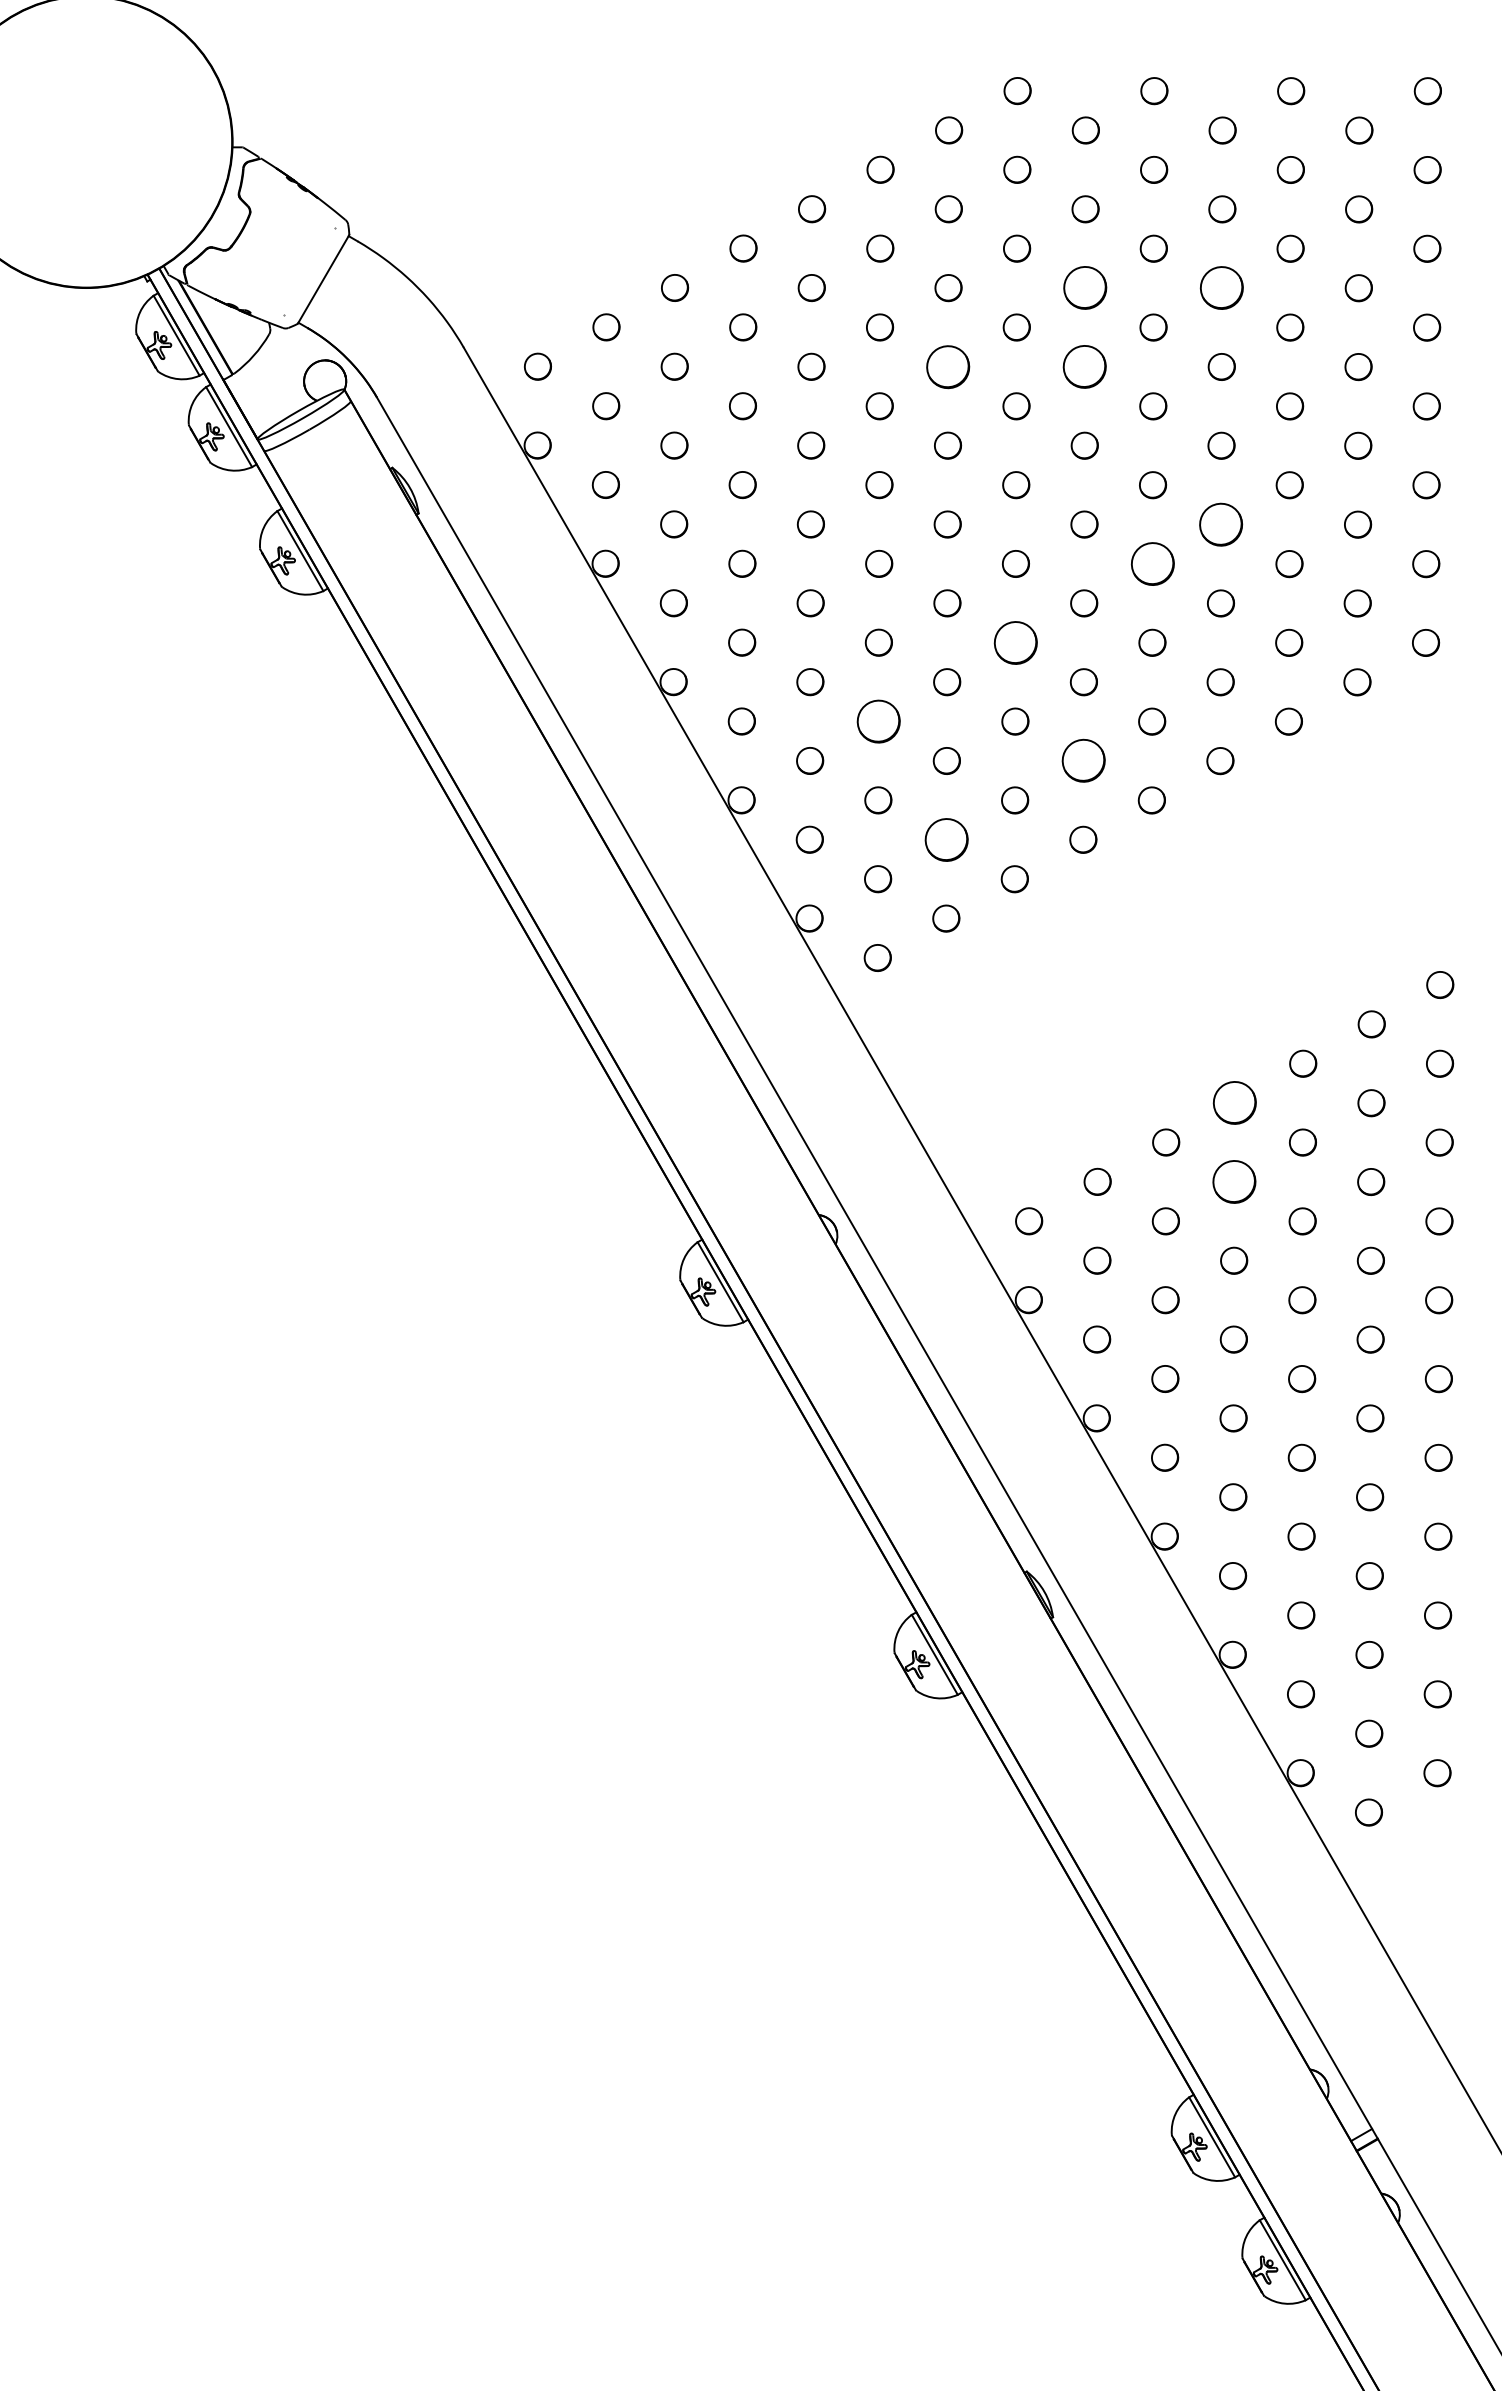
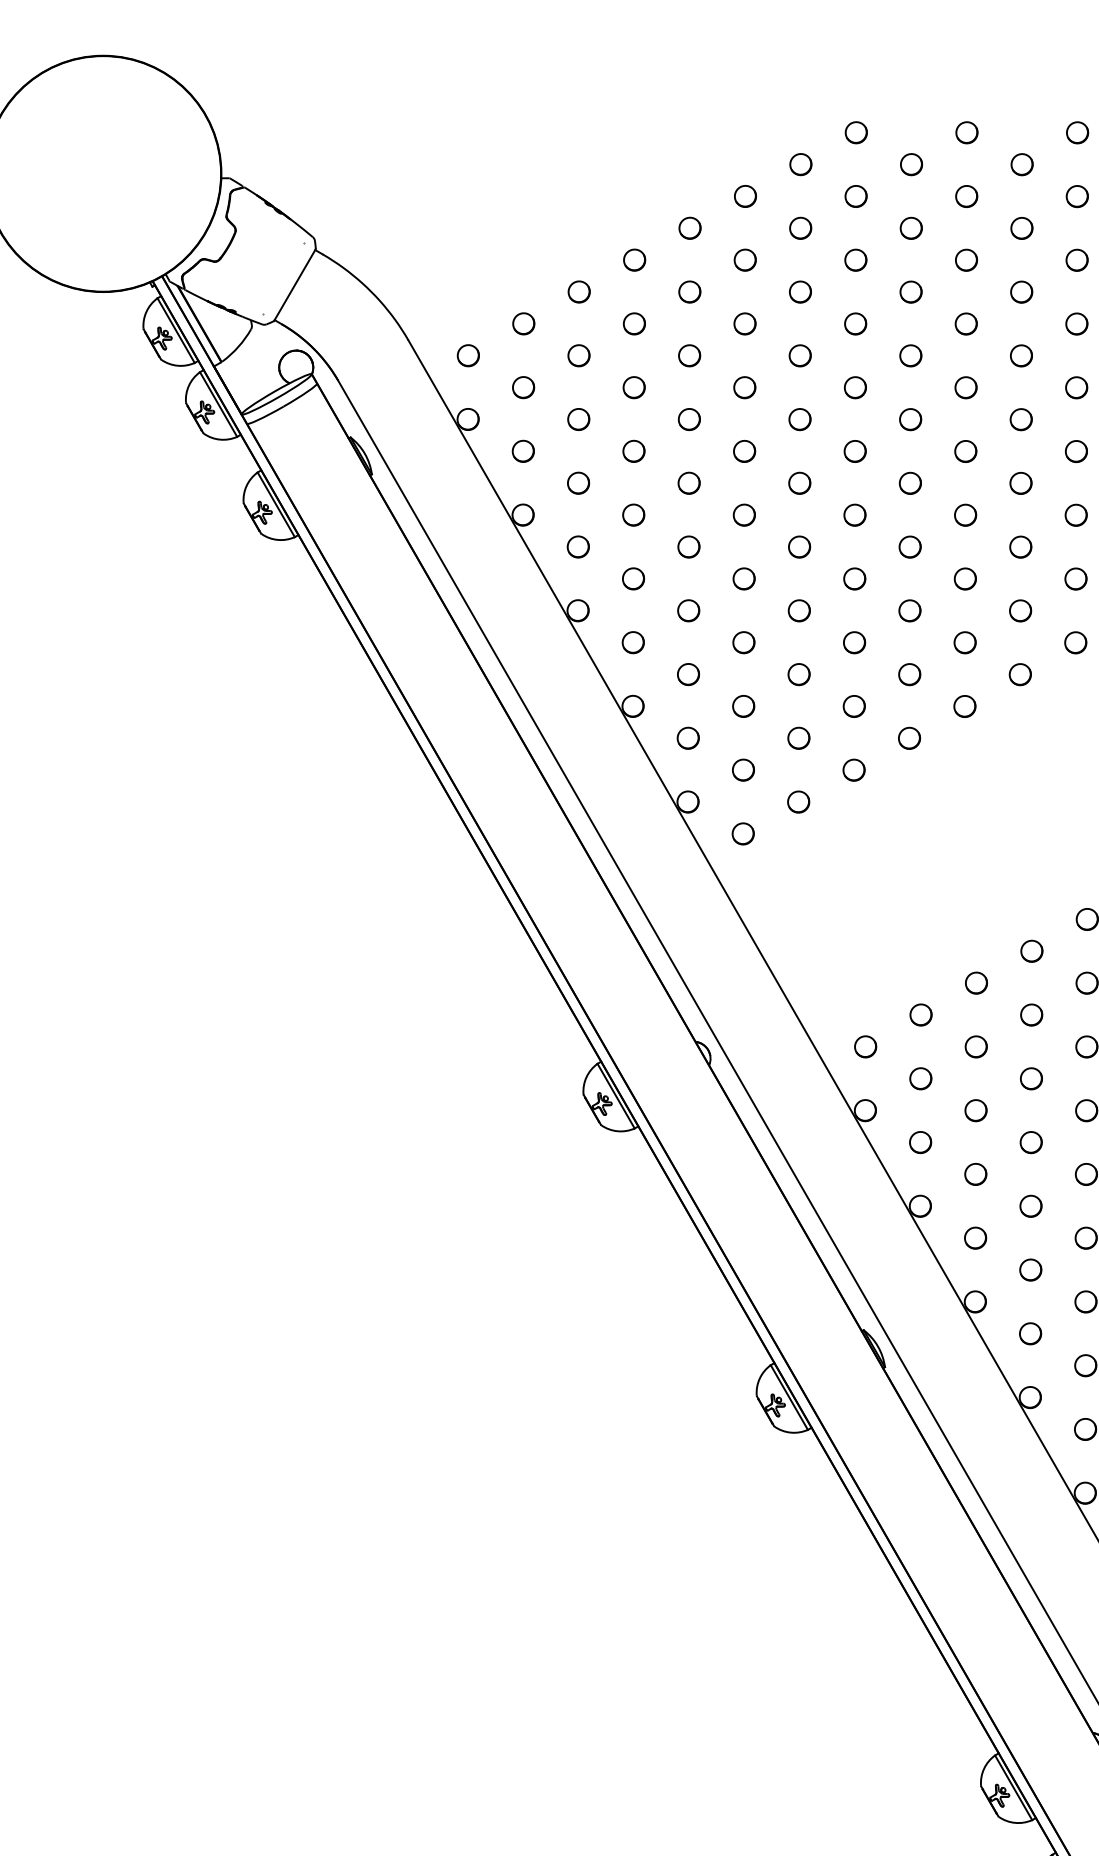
part: (1085, 288) -> (911, 292), size x0.62
part: (1222, 288) -> (1022, 292), size x0.62
part: (948, 366) -> (800, 355), size x0.62
part: (1085, 366) -> (911, 355), size x0.62
part: (1221, 524) -> (1021, 483), size x0.62
part: (1152, 563) -> (965, 514), size x0.62
part: (1015, 642) -> (854, 578), size x0.62
part: (878, 721) -> (743, 642), size x0.62
part: (1083, 761) -> (909, 674), size x0.62
part: (946, 839) -> (798, 738), size x0.62
part: (1234, 1103) -> (1031, 951), size x0.62
part: (1234, 1181) -> (1031, 1014), size x0.62

